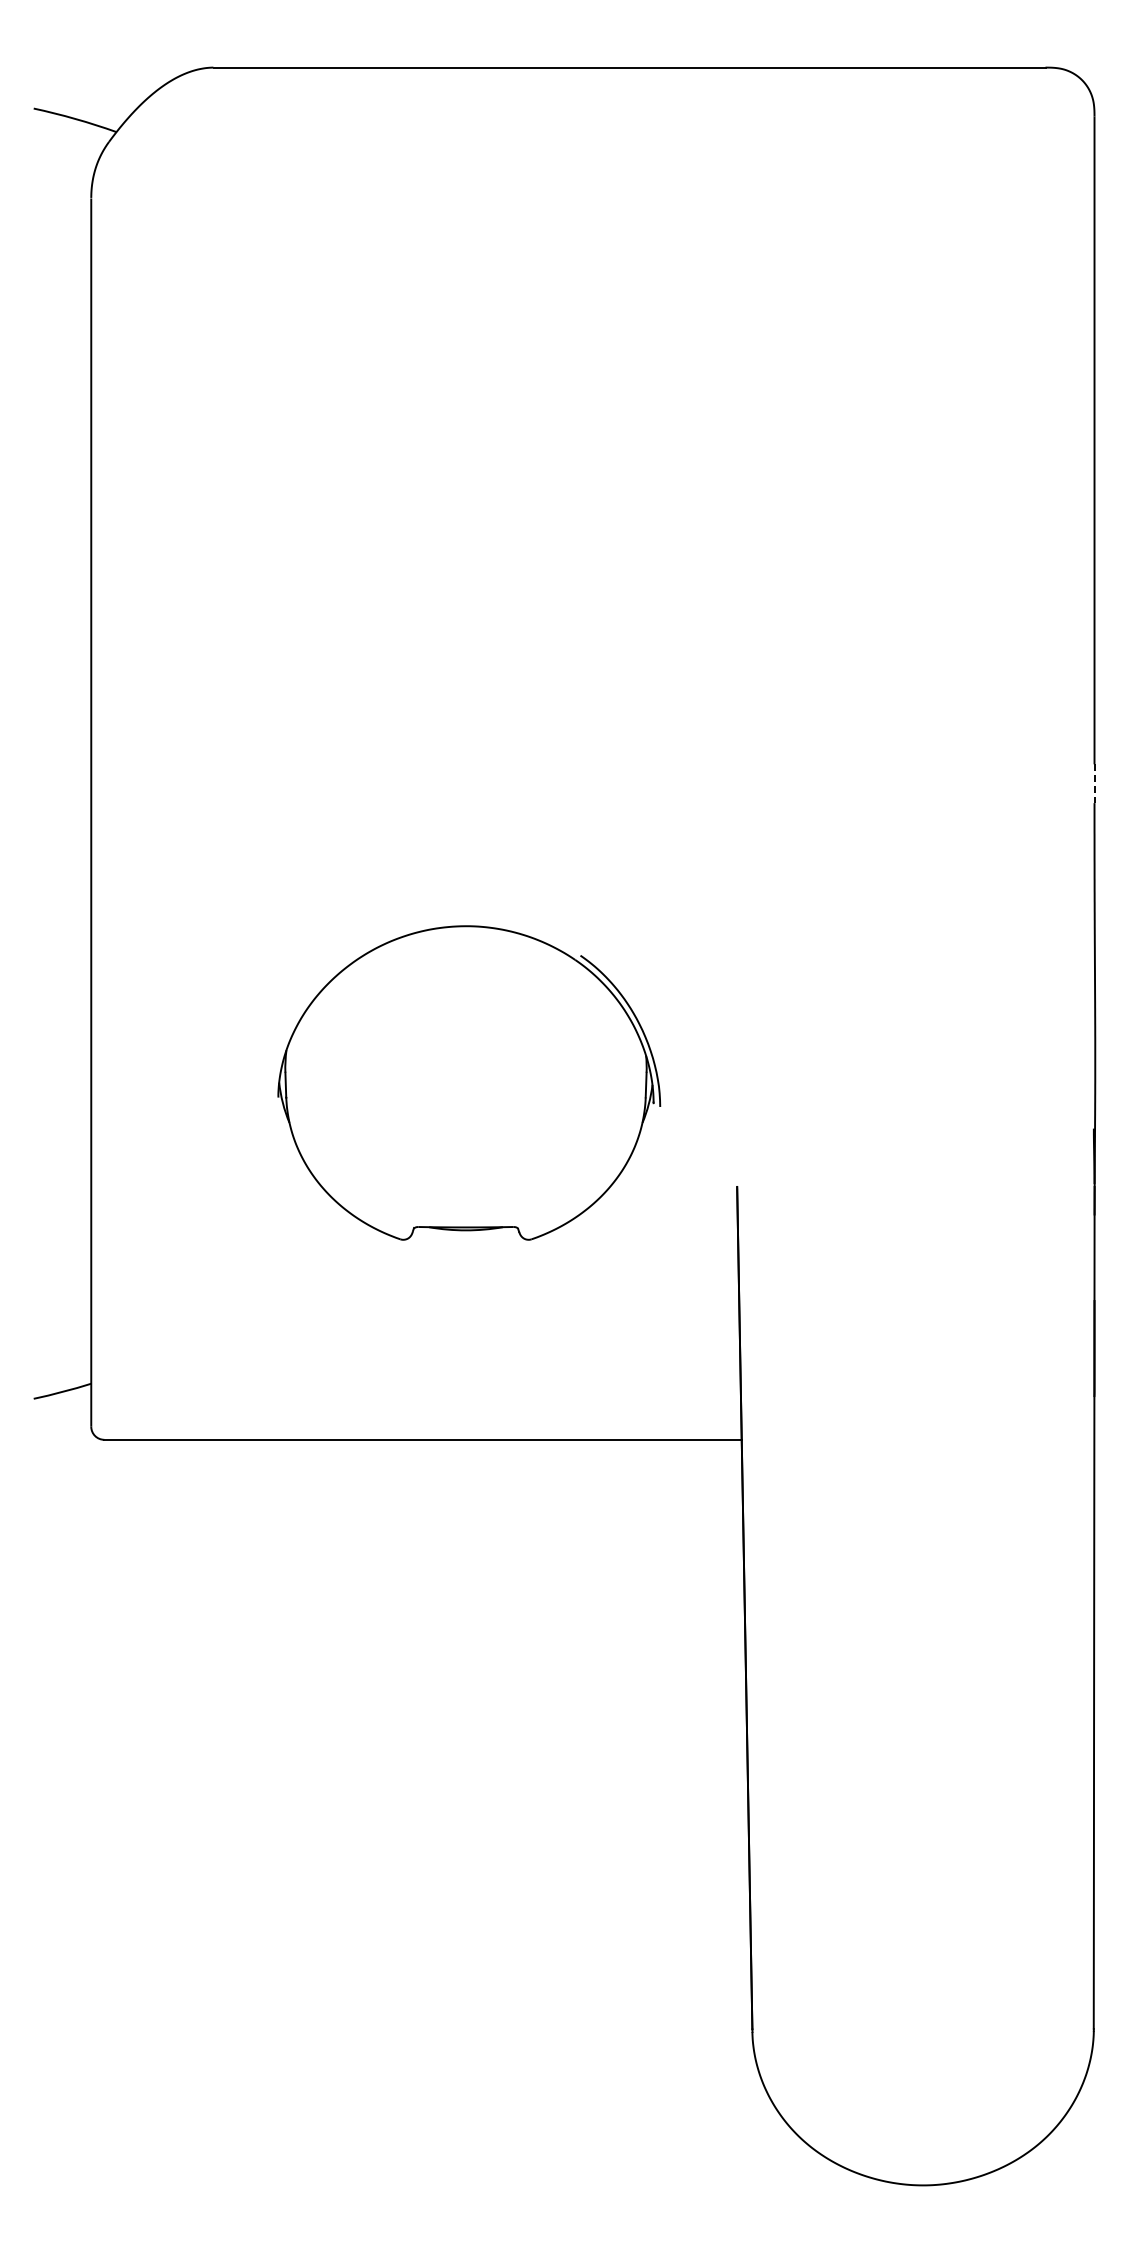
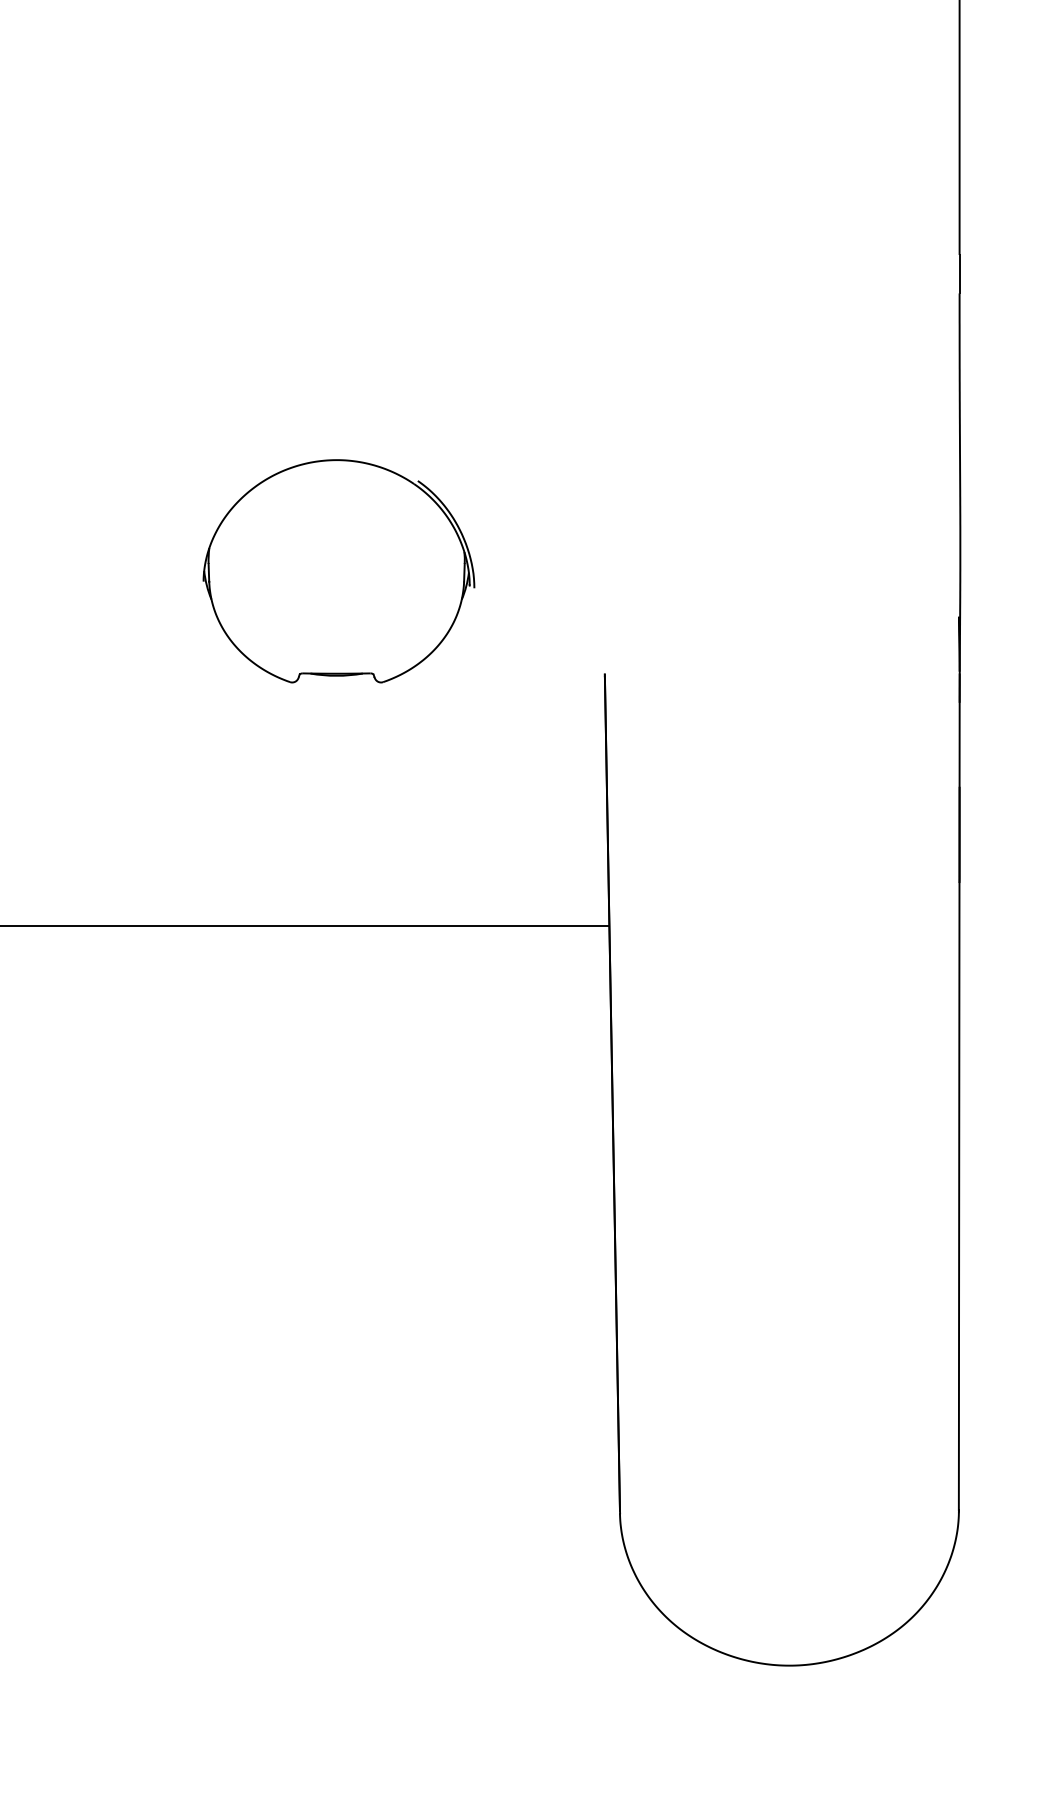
line: (1094, 784) -> (959, 274), dashed -> solid
part: (469, 1082) -> (339, 570), size x0.71

